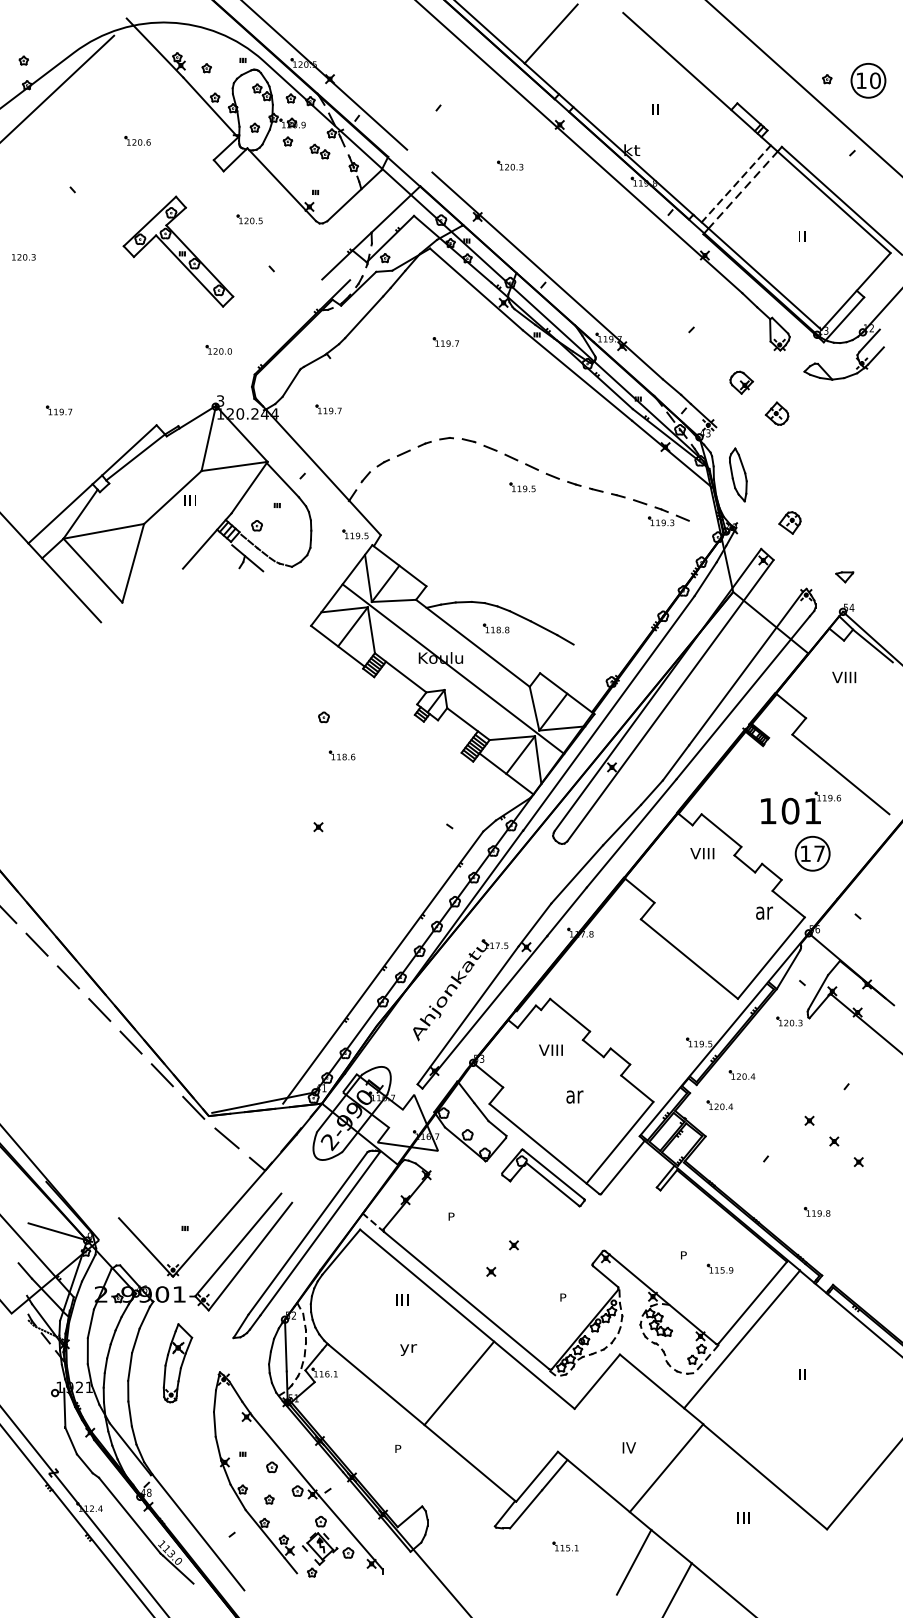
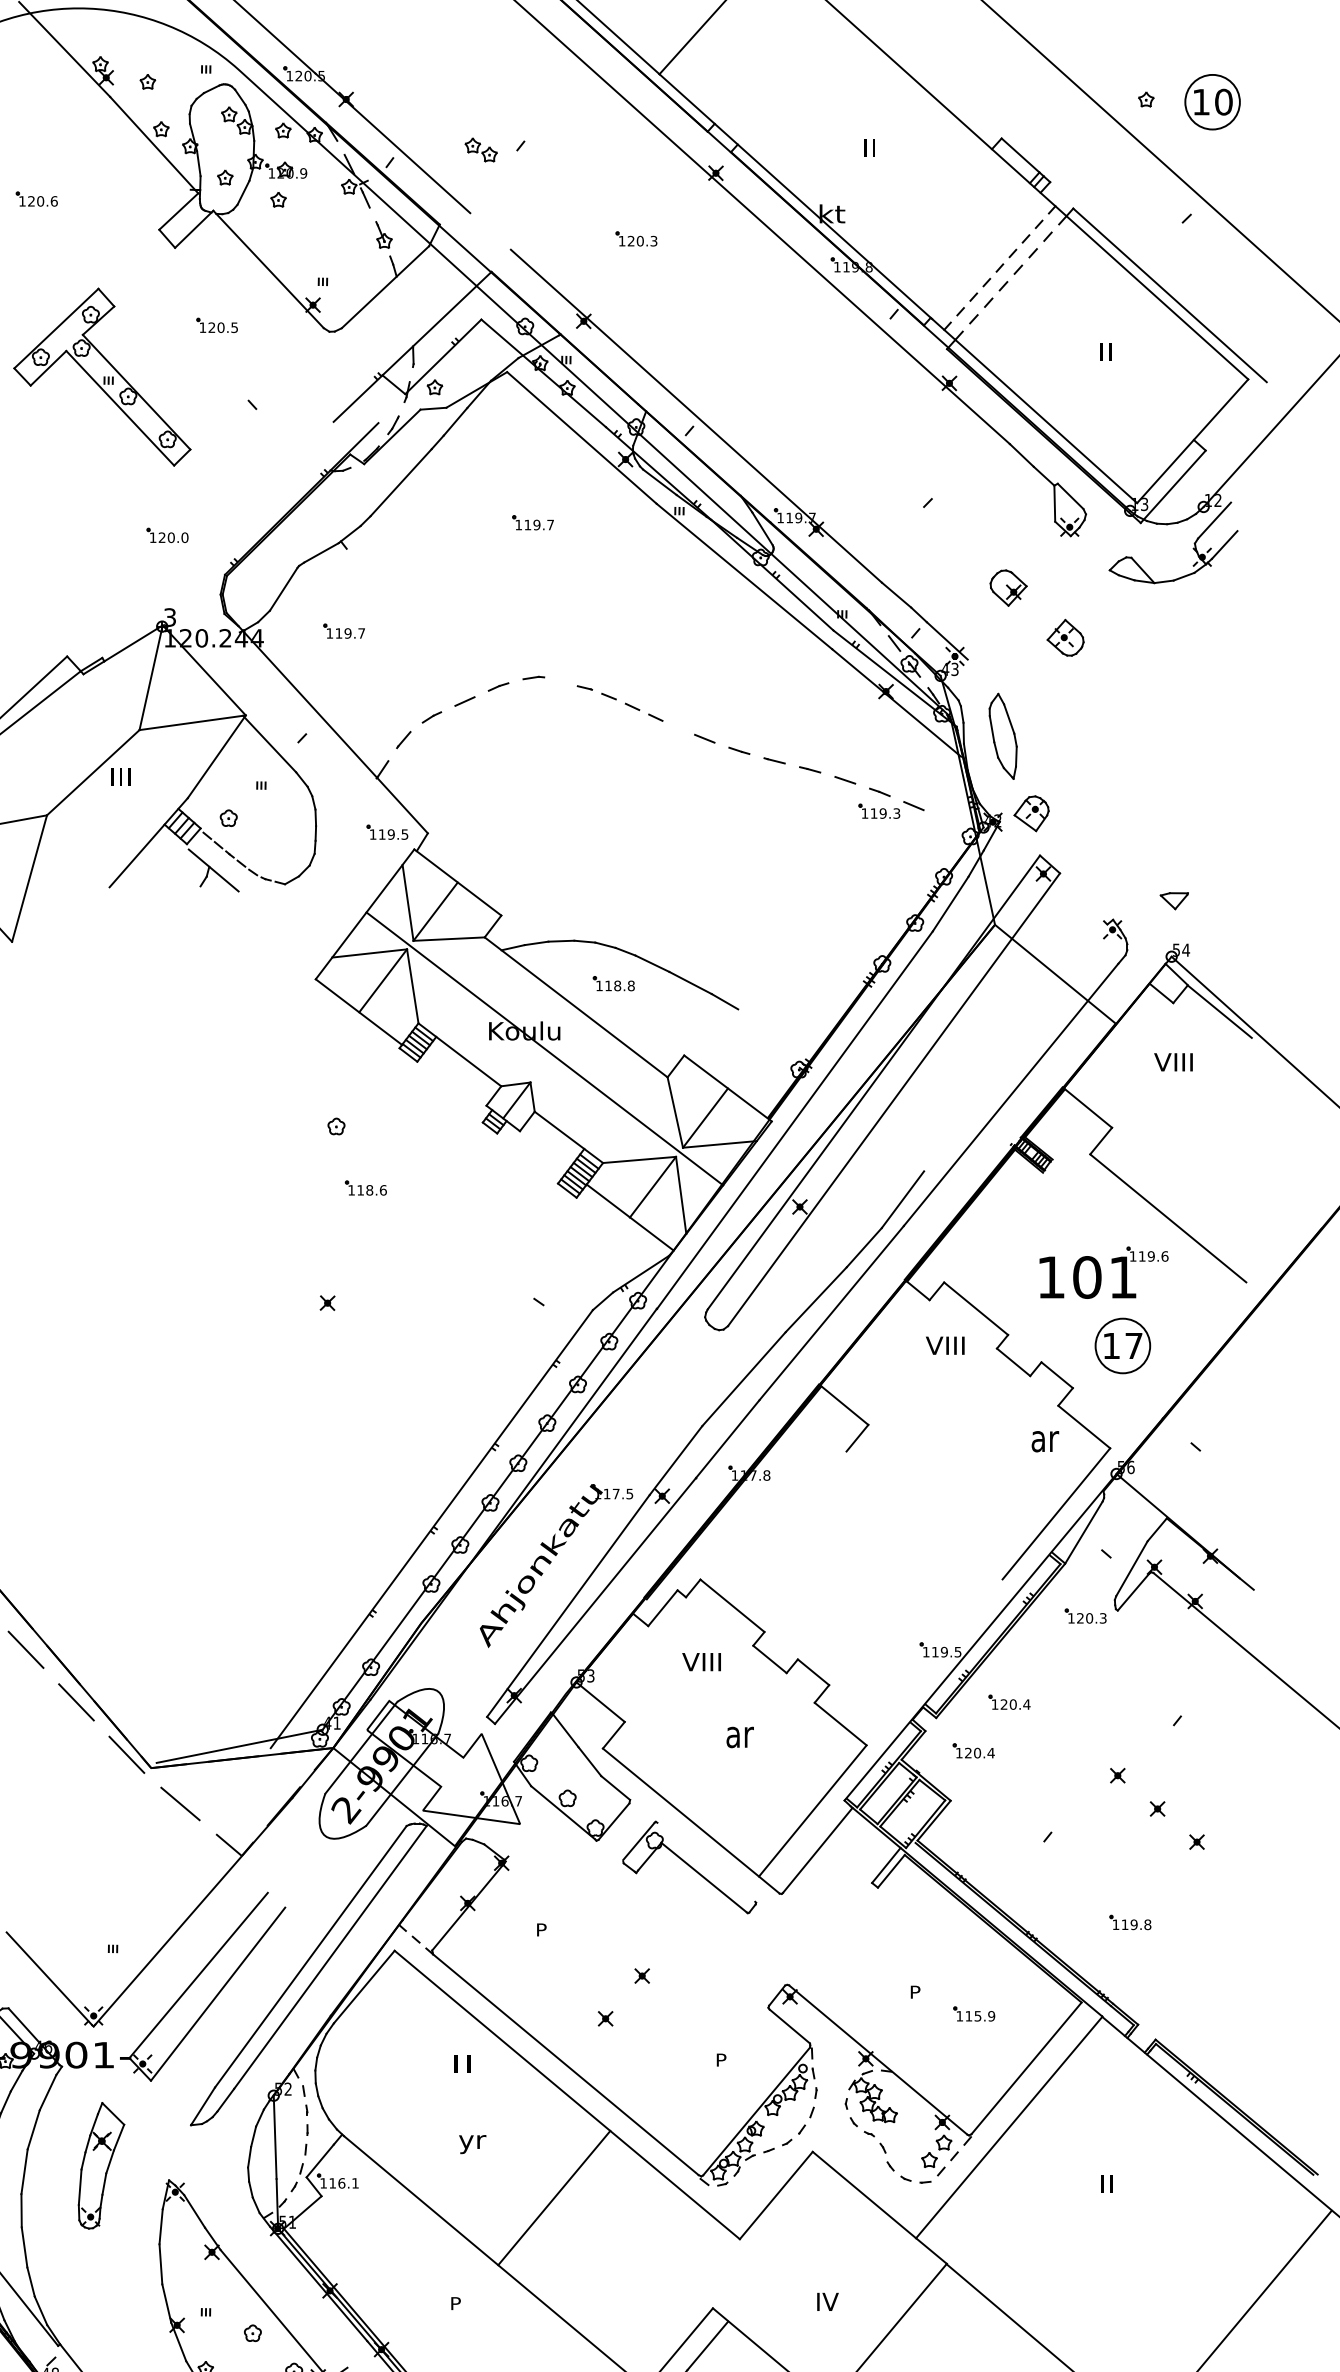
part: (319, 151) -> (480, 149), moved
part: (499, 454) -> (618, 703), size x0.7
part: (522, 487) -> (655, 756), removed
part: (789, 522) -> (1030, 812), moved
line: (746, 668) -> (1016, 1047), removed
line: (688, 958) -> (923, 1514), removed
line: (553, 1174) -> (705, 1862), removed
text: (402, 1299) -> (462, 2063), III -> II

